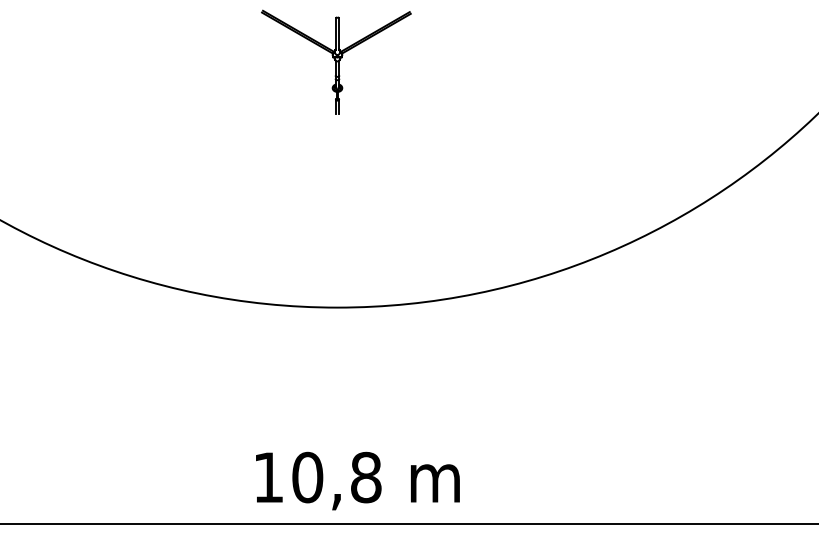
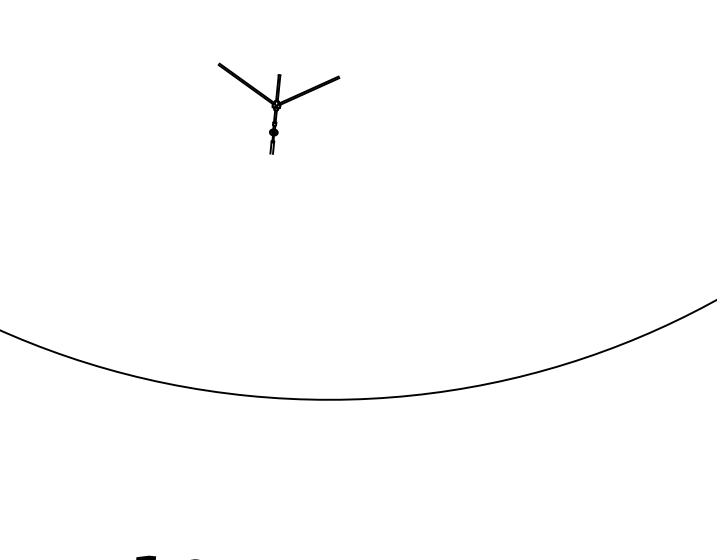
part: (336, 61) -> (275, 110), size x0.7

